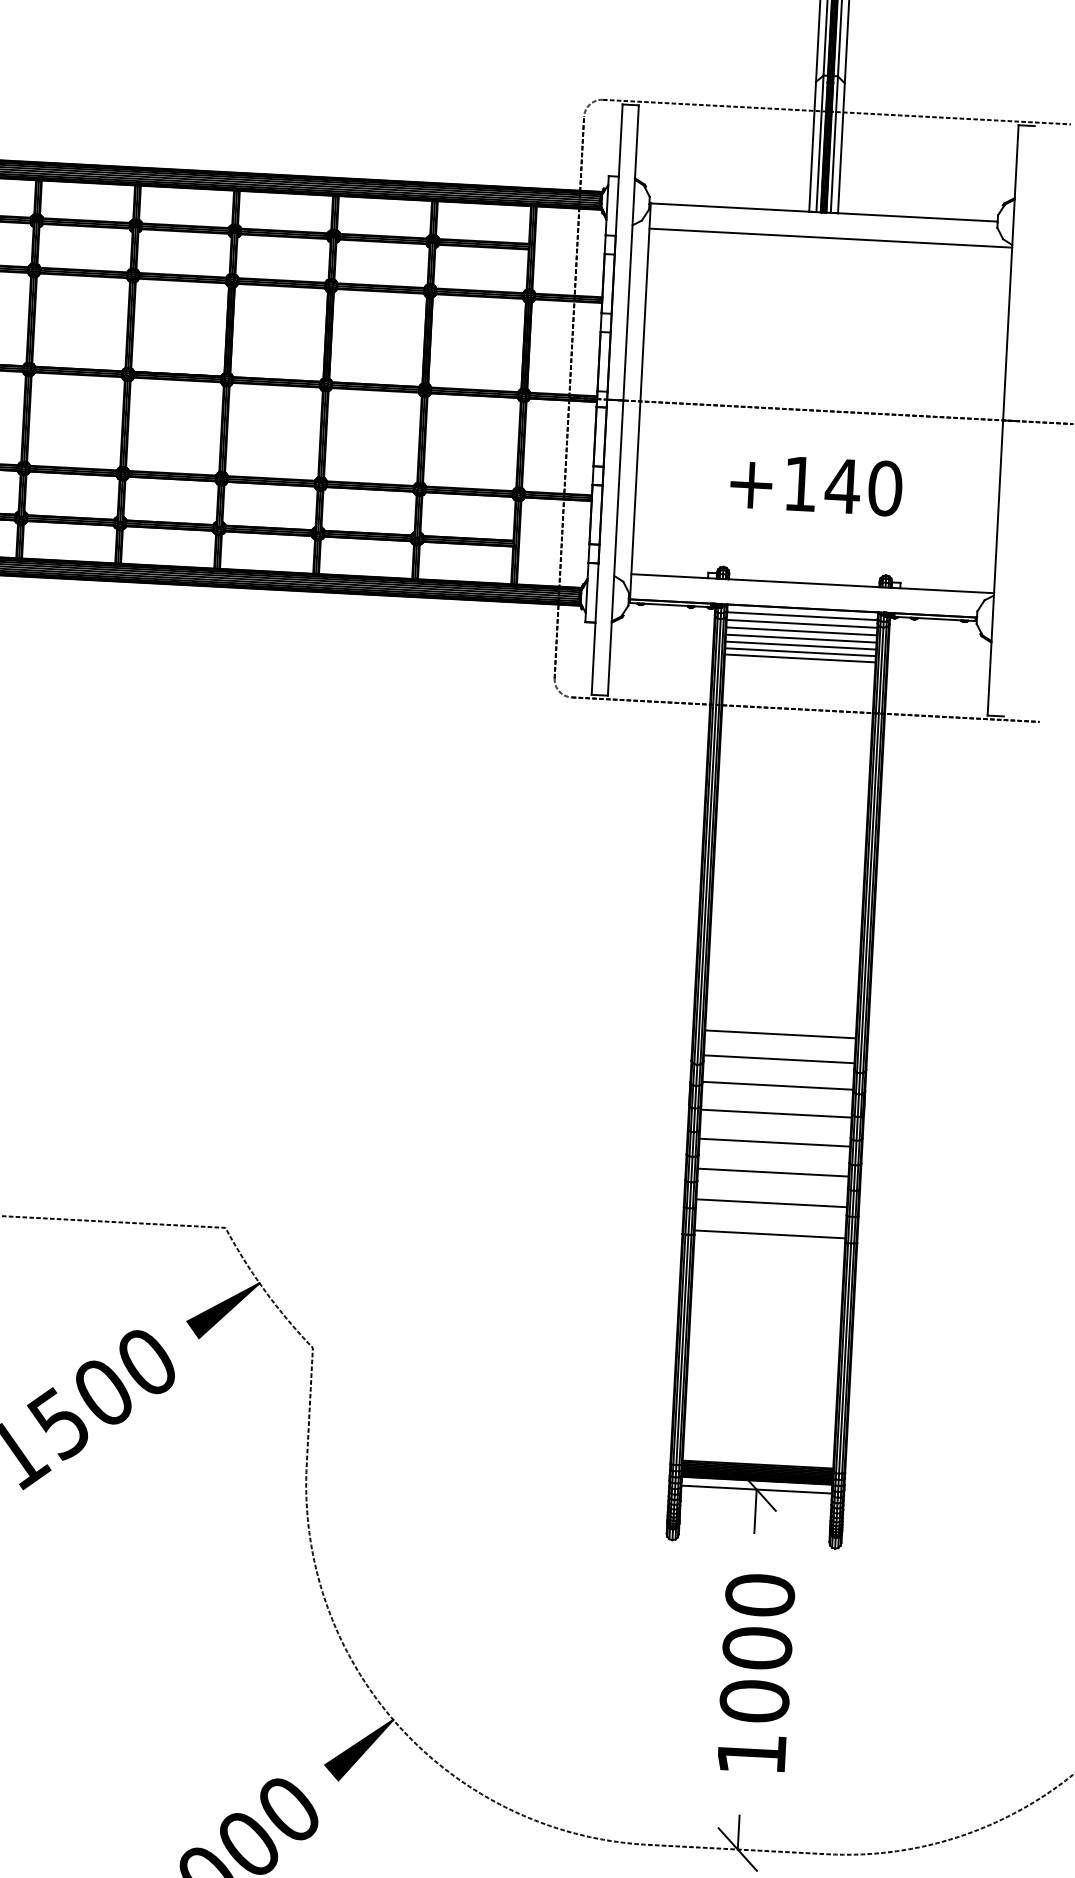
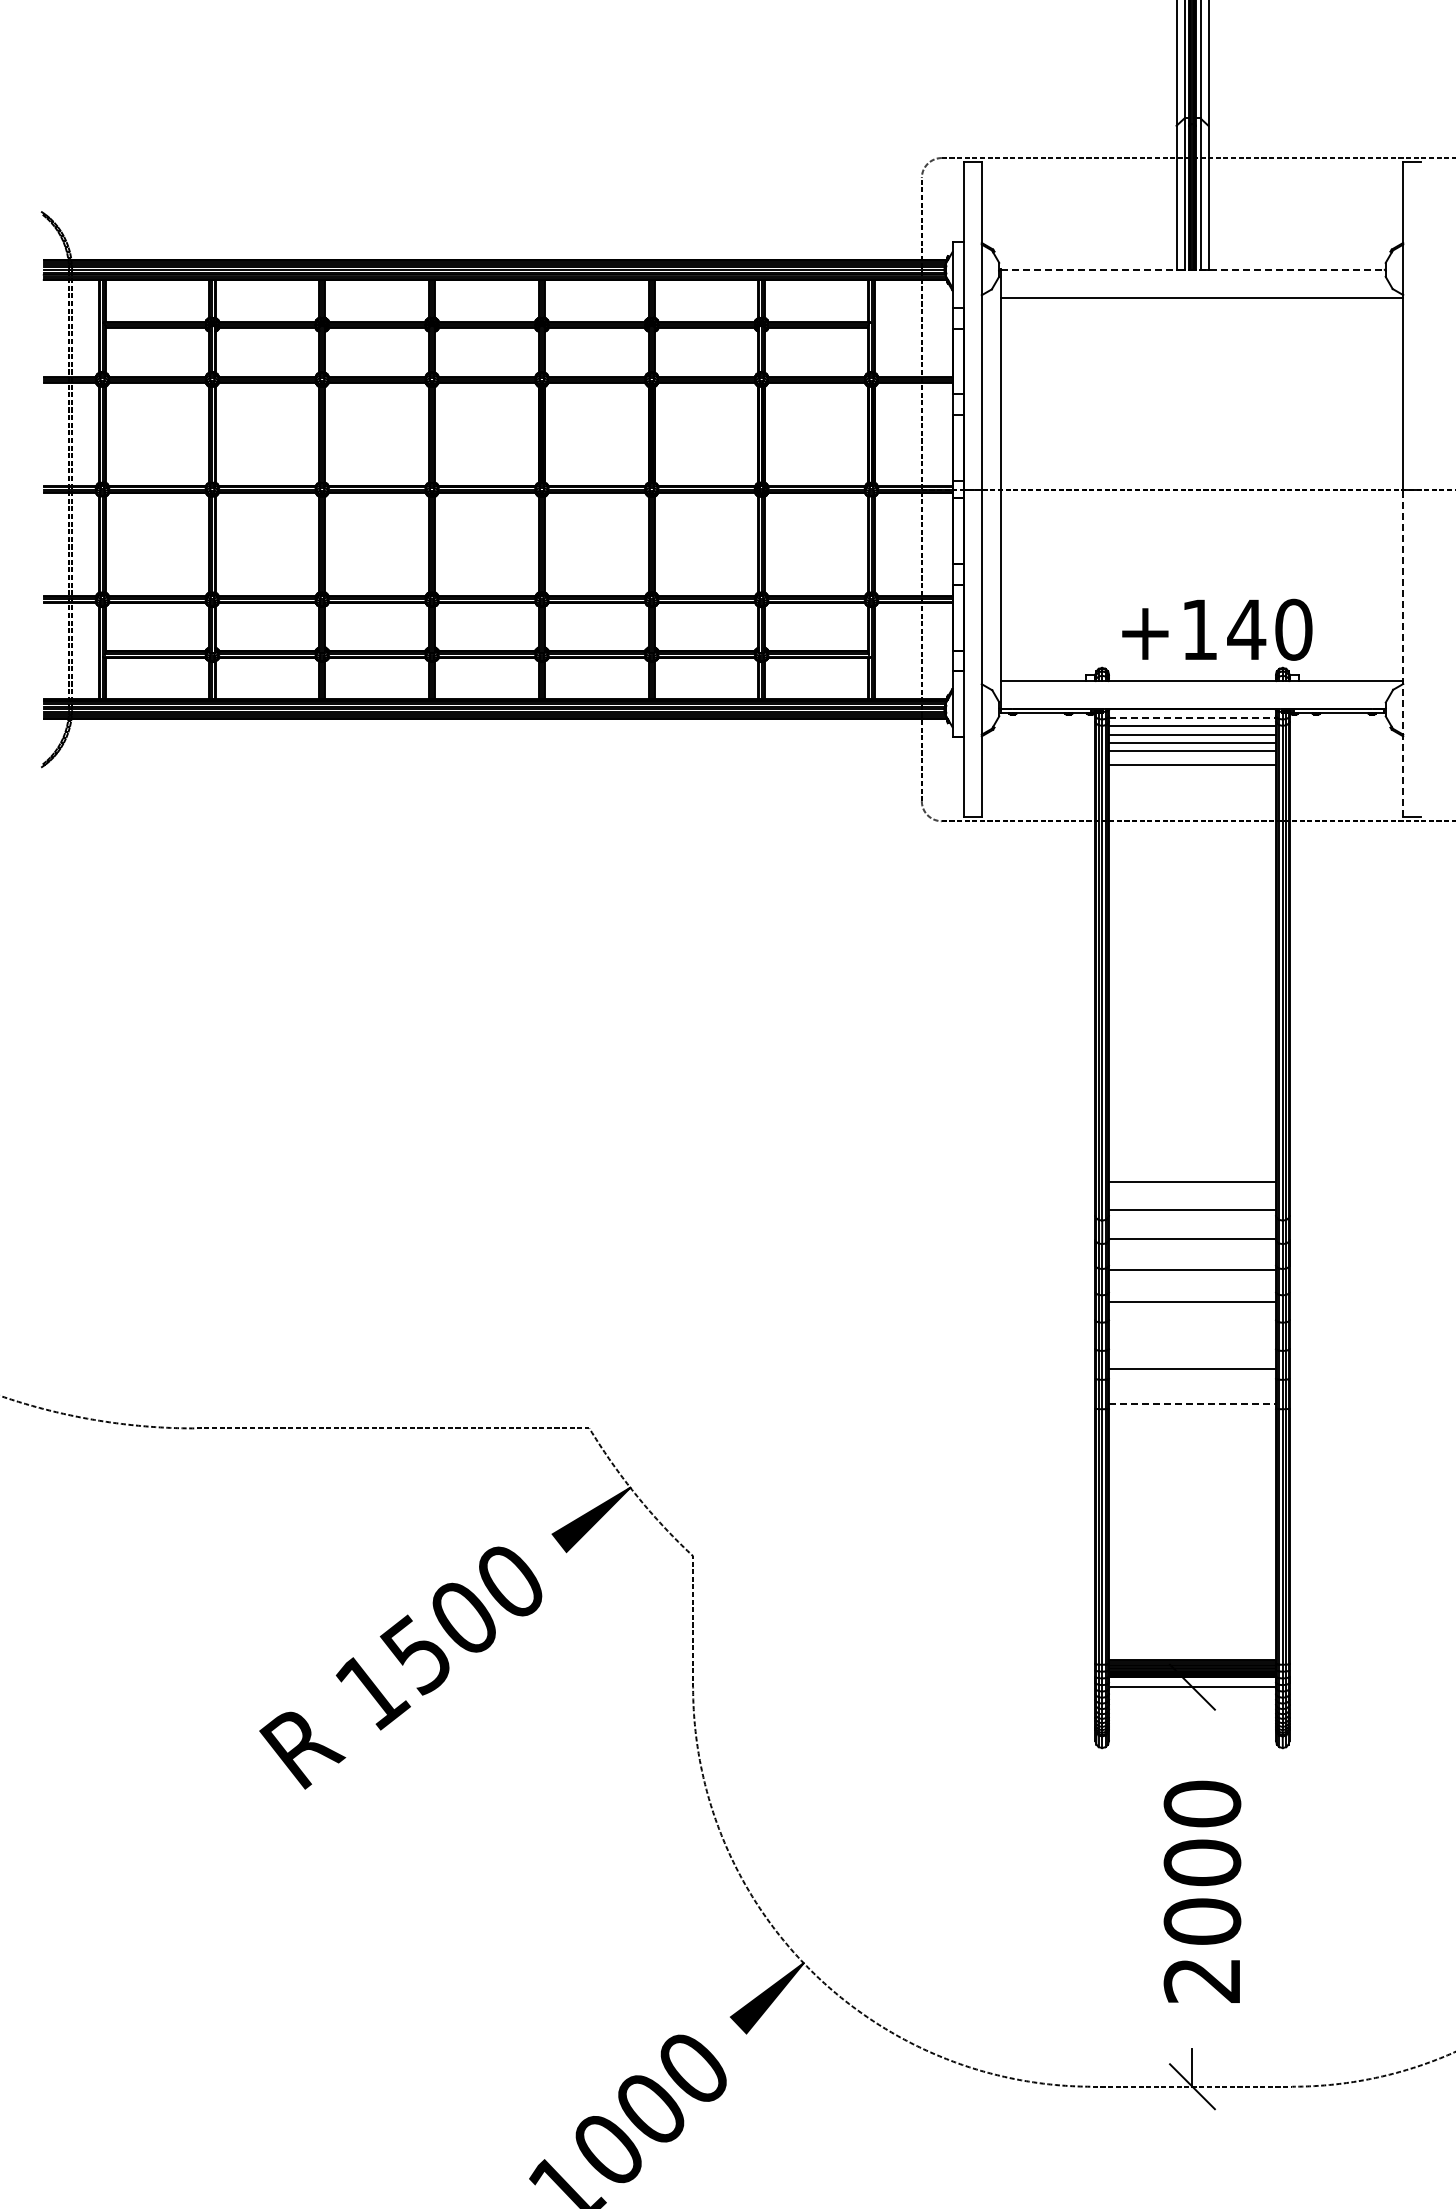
line: (824, 212) -> (1193, 269), solid -> dashed
text: (816, 484) -> (1217, 629), moved
line: (995, 568) -> (1403, 653), solid -> dashed
line: (802, 615) -> (1192, 717), solid -> dashed
line: (800, 651) -> (1192, 757), removed
line: (773, 1172) -> (1192, 1335), removed
line: (770, 1234) -> (1192, 1404), solid -> dashed
line: (755, 1511) -> (1192, 1711), removed
text: (750, 1754) -> (1201, 1980), 1000 -> 2000

